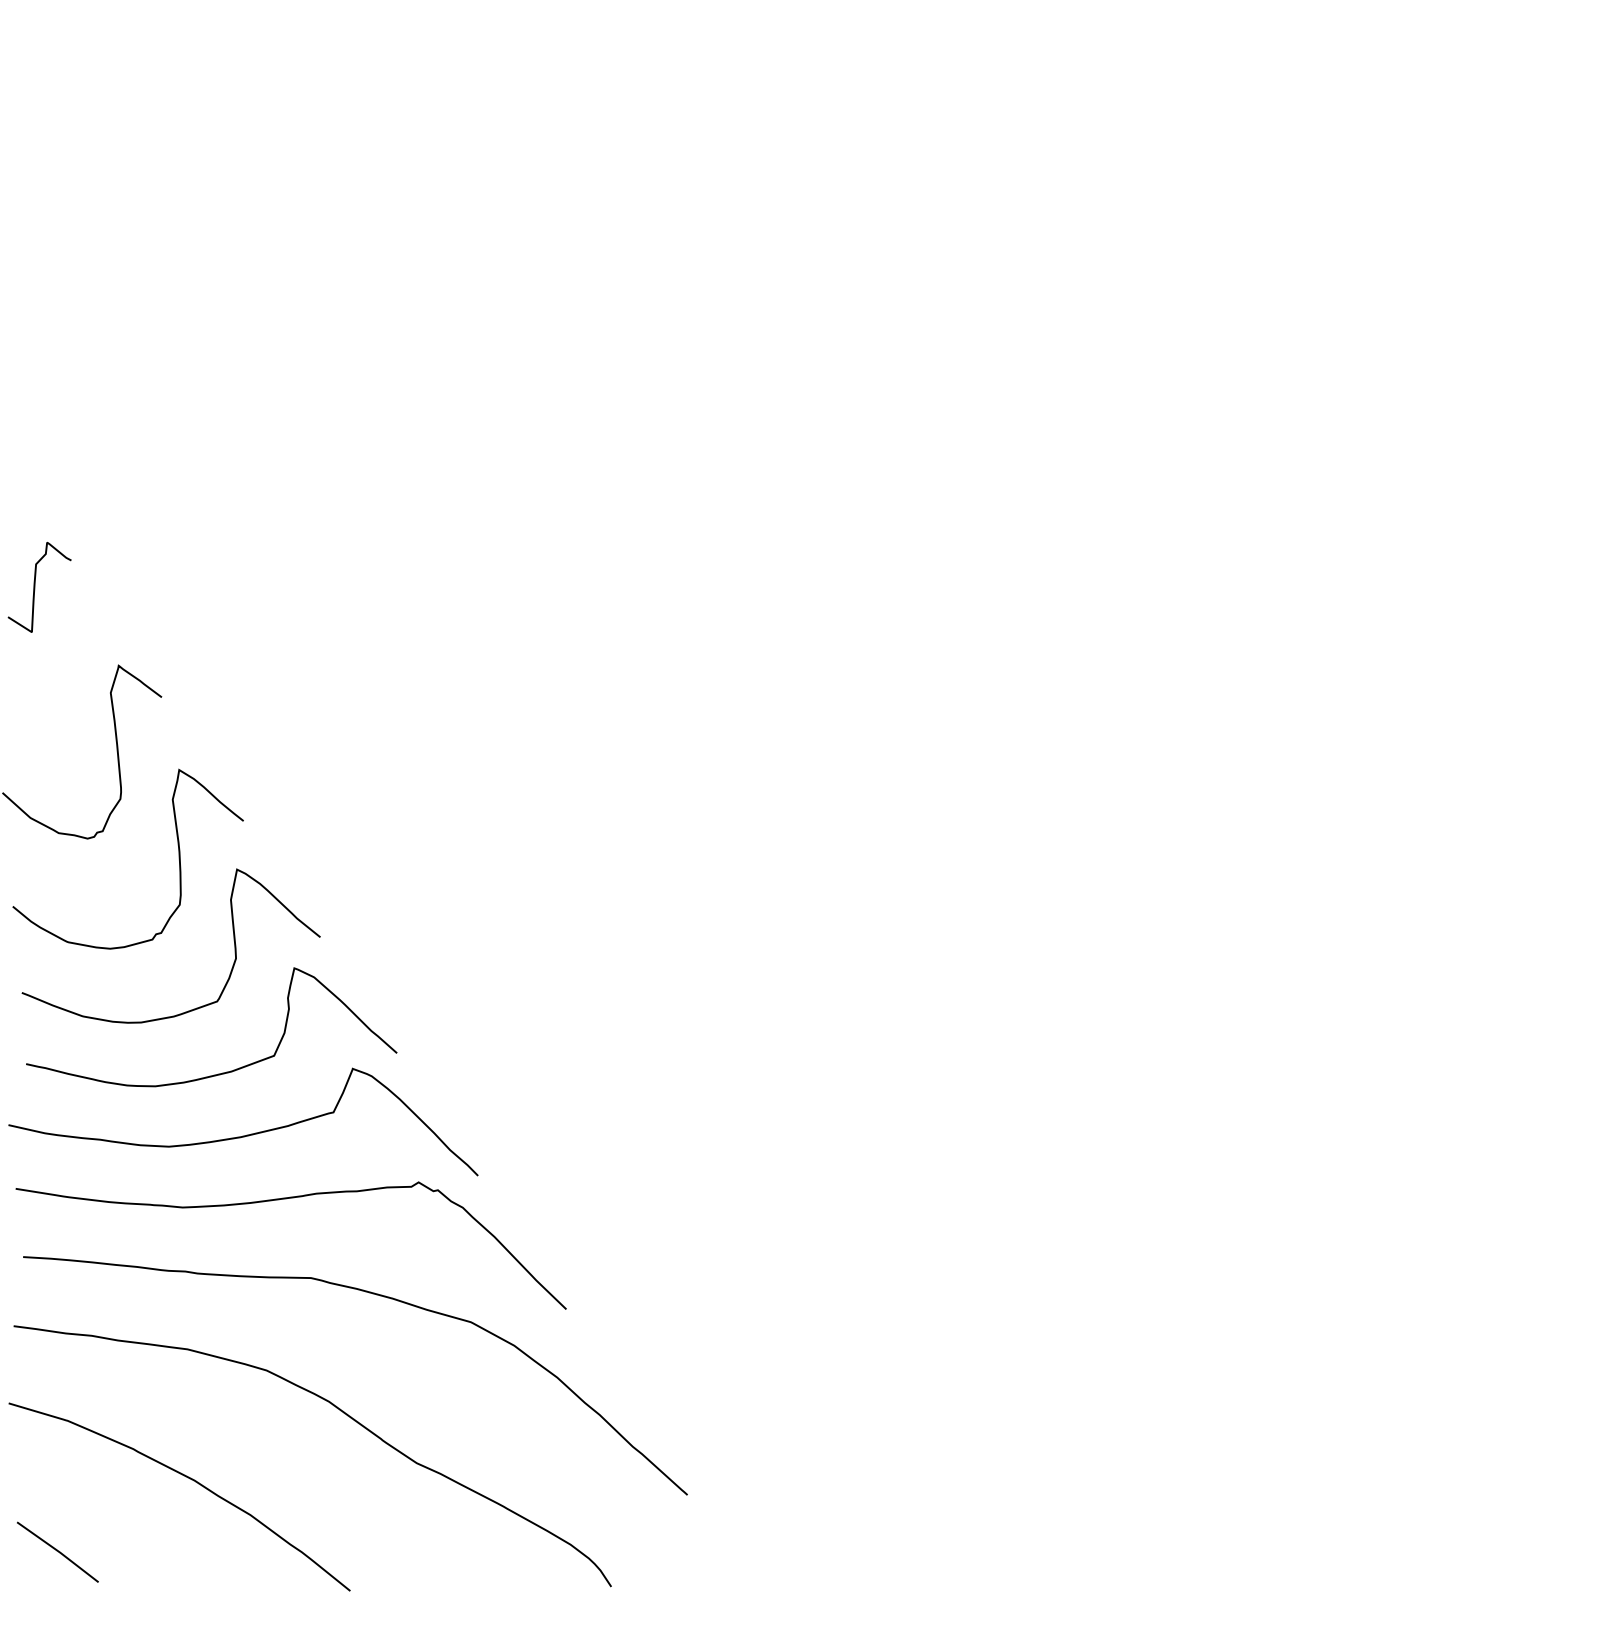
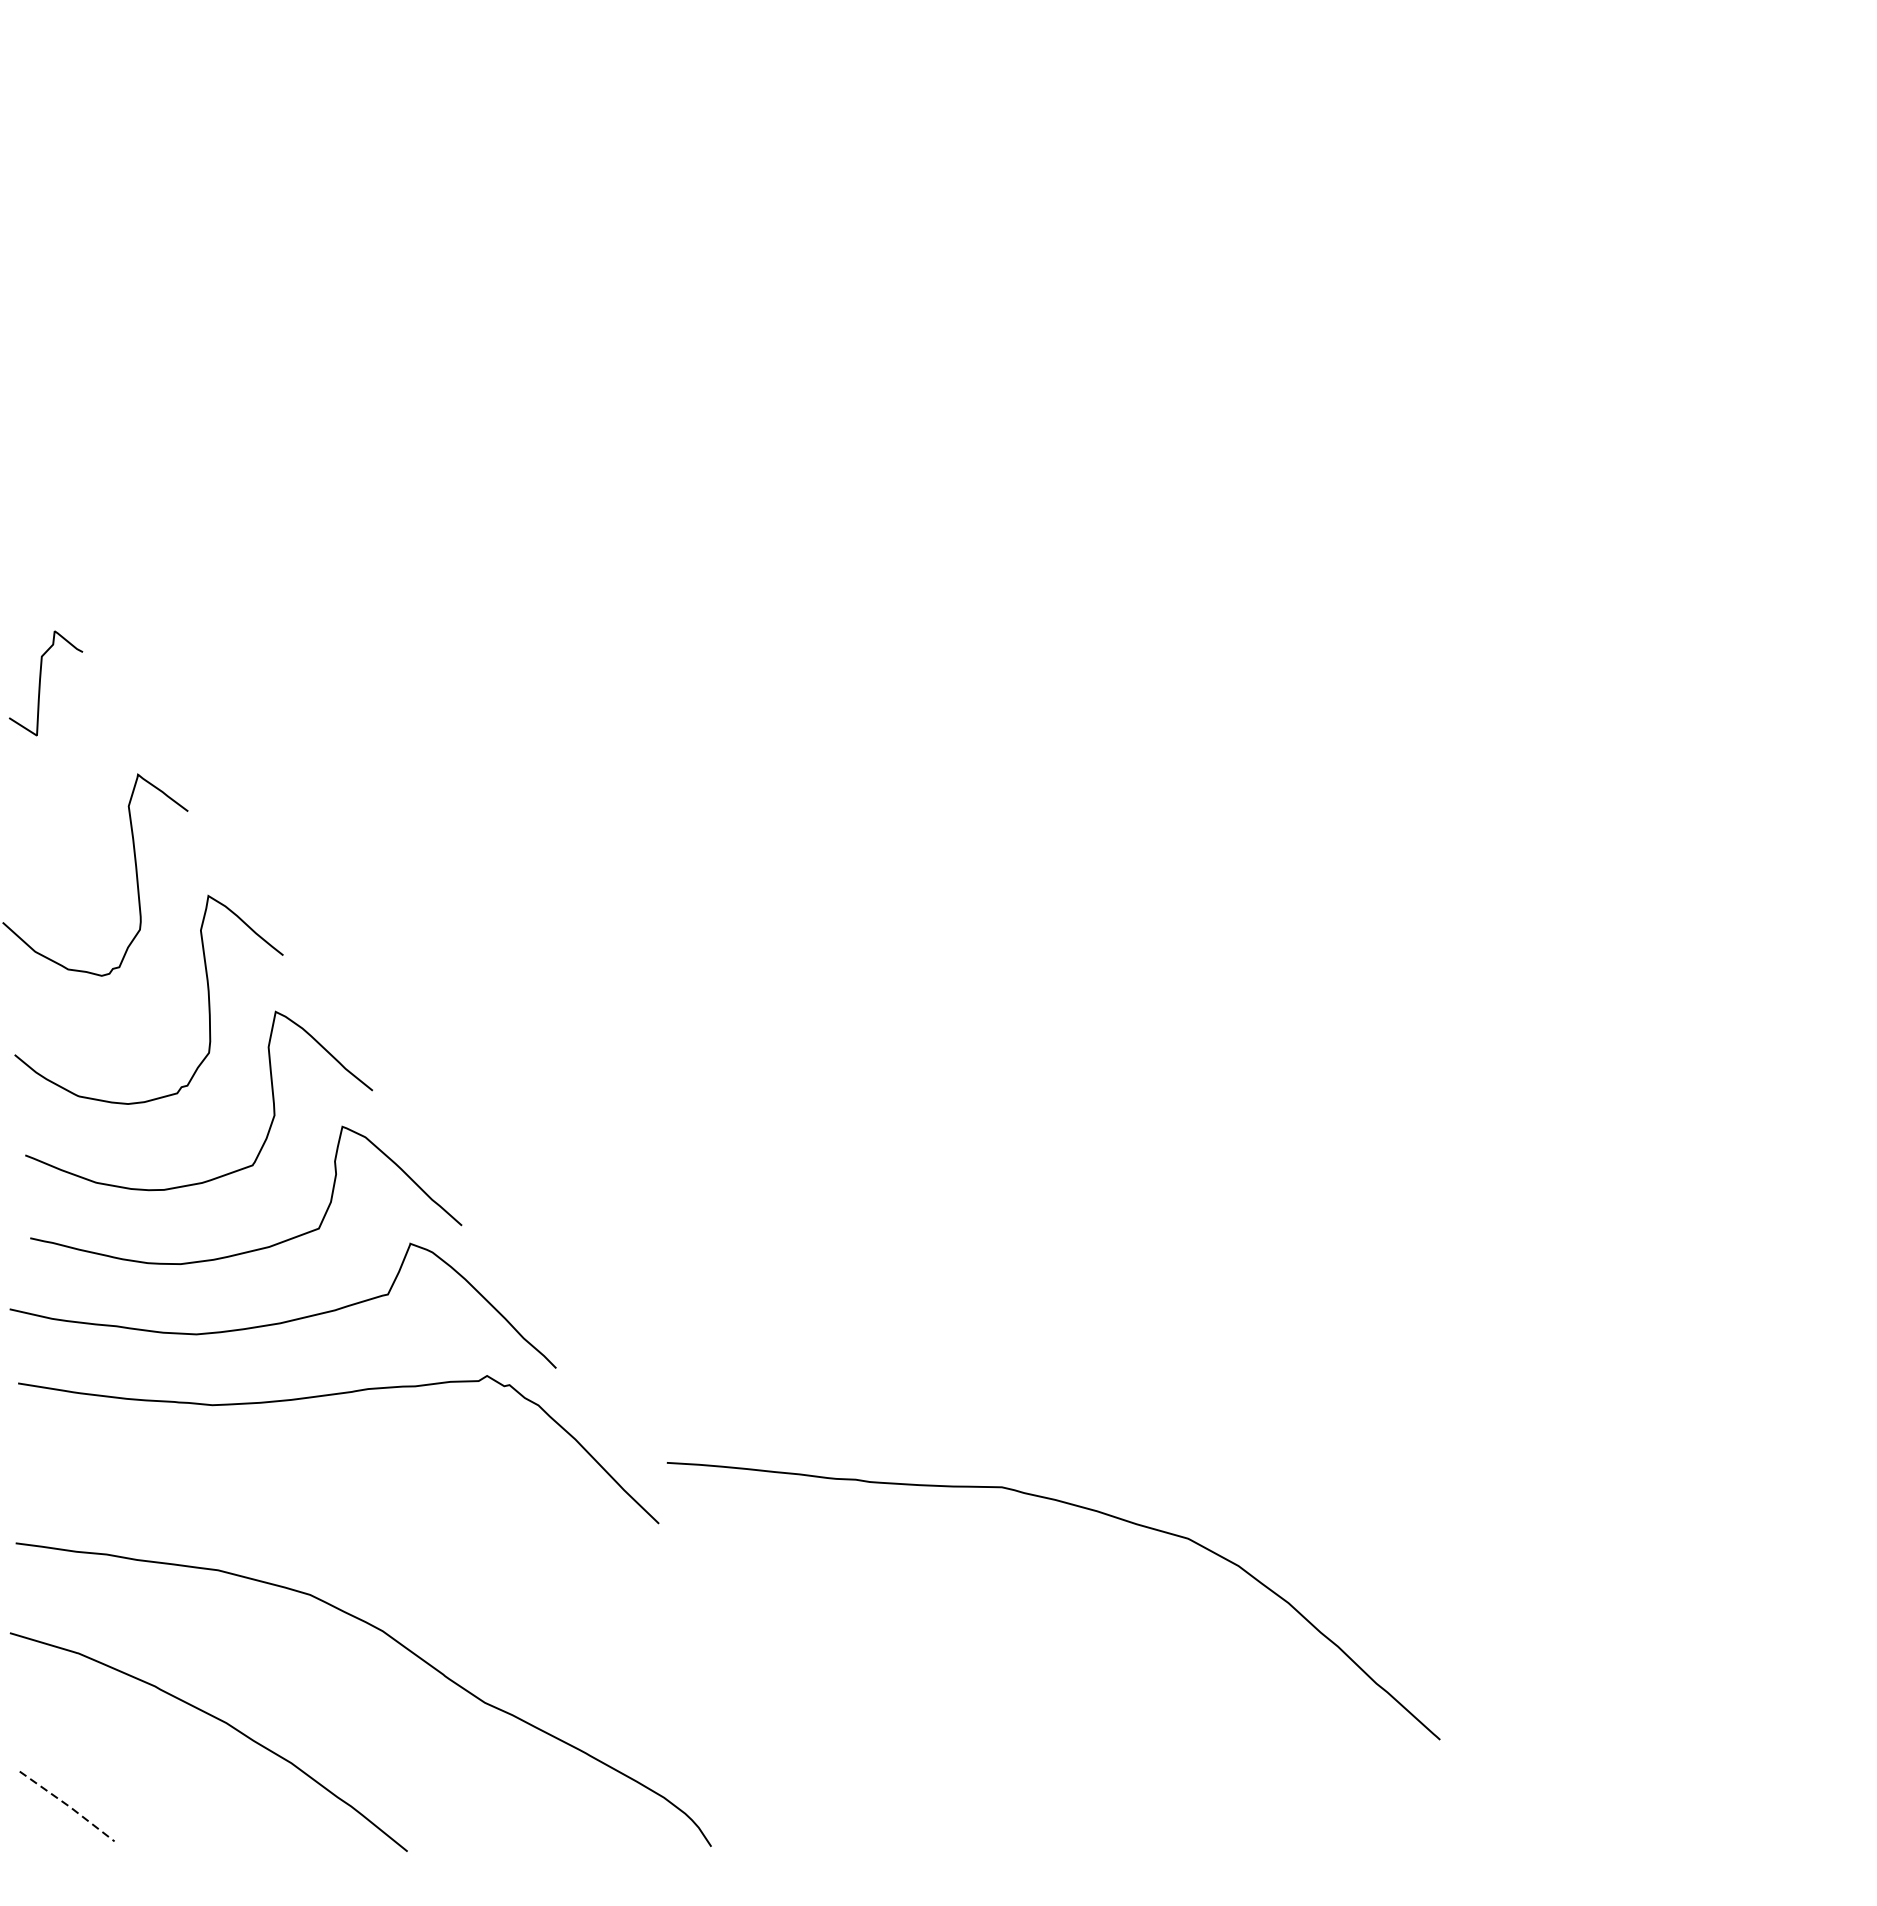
curve: (376, 1295) -> (1078, 1507), moved
line: (58, 1551) -> (67, 1805), solid -> dashed

